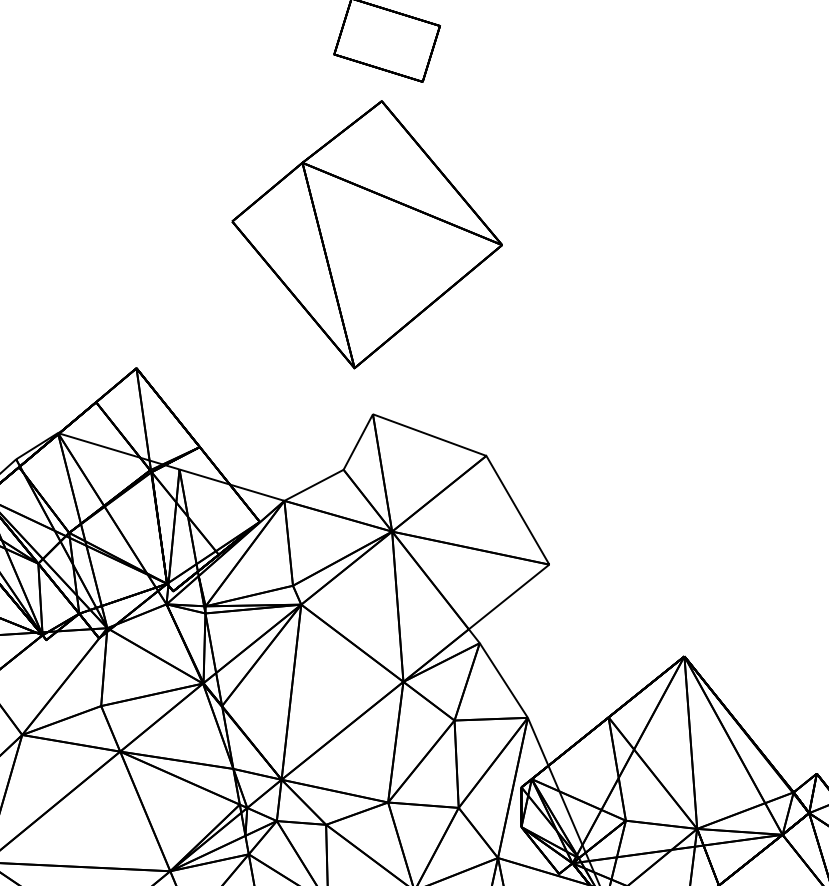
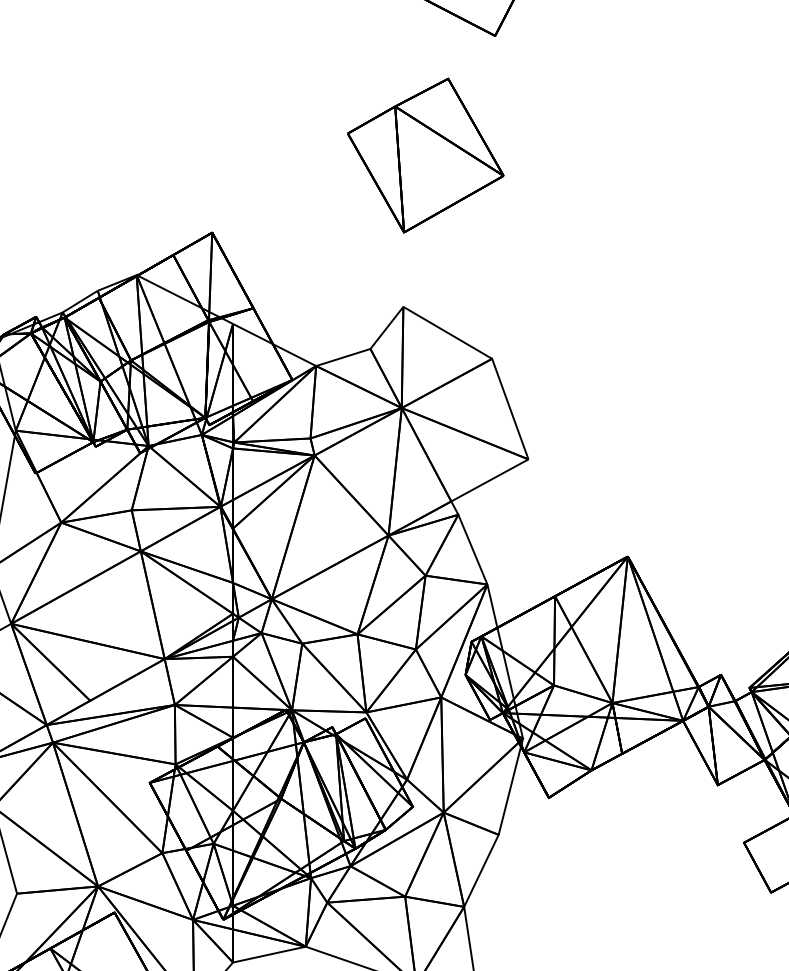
part: (367, 234) -> (425, 155), size x0.7

